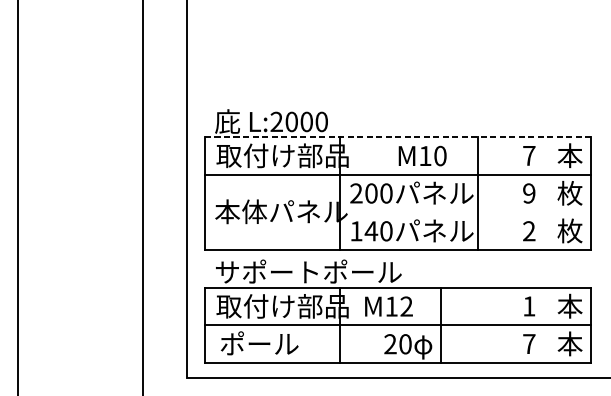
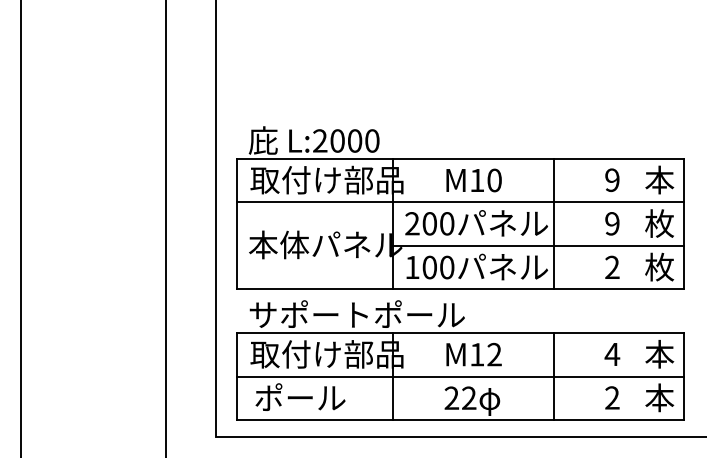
line: (397, 137) -> (460, 158), dashed -> solid
text: (422, 156) -> (473, 180), moved
text: (529, 156) -> (612, 180), 7 -> 9
line: (465, 212) -> (538, 245), added
text: (371, 231) -> (429, 267), 140 -> 100
text: (388, 306) -> (473, 354), moved
text: (529, 306) -> (612, 354), 1 -> 4
line: (441, 325) -> (553, 376), moved
text: (529, 343) -> (612, 397), 7 -> 2
text: (405, 344) -> (469, 398), 20 -> 22

